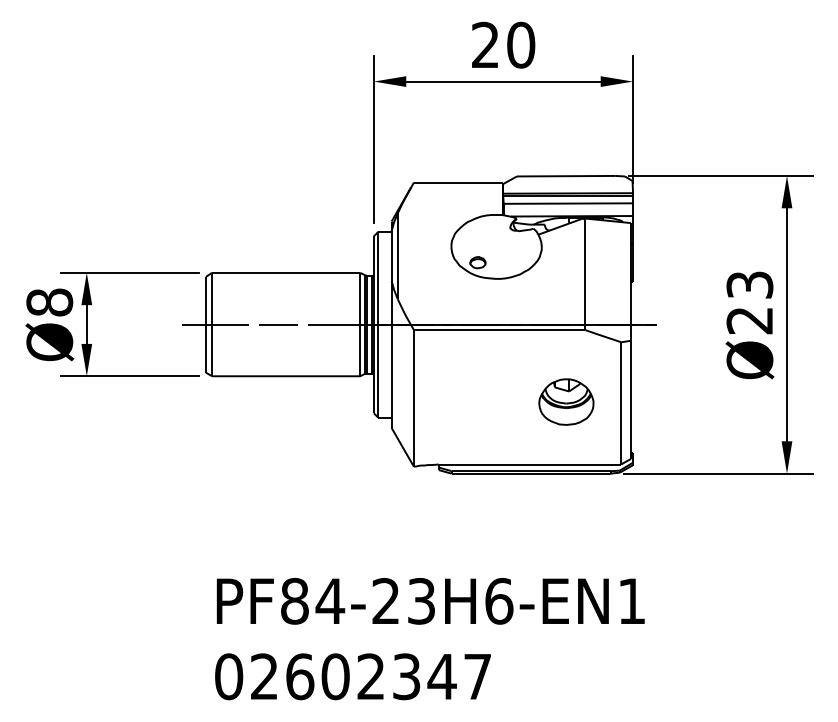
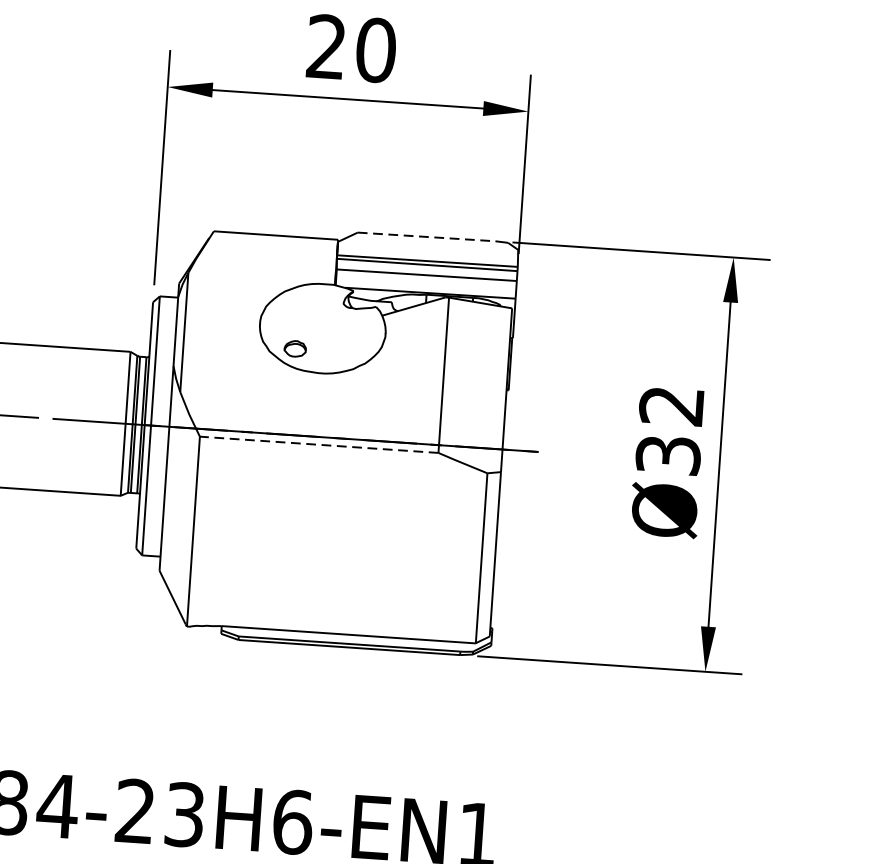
line: (566, 176) -> (426, 237), solid -> dashed
text: (749, 302) -> (669, 430), Ø23 -> Ø32
line: (499, 330) -> (318, 445), solid -> dashed
part: (566, 401) -> (405, 550), removed

